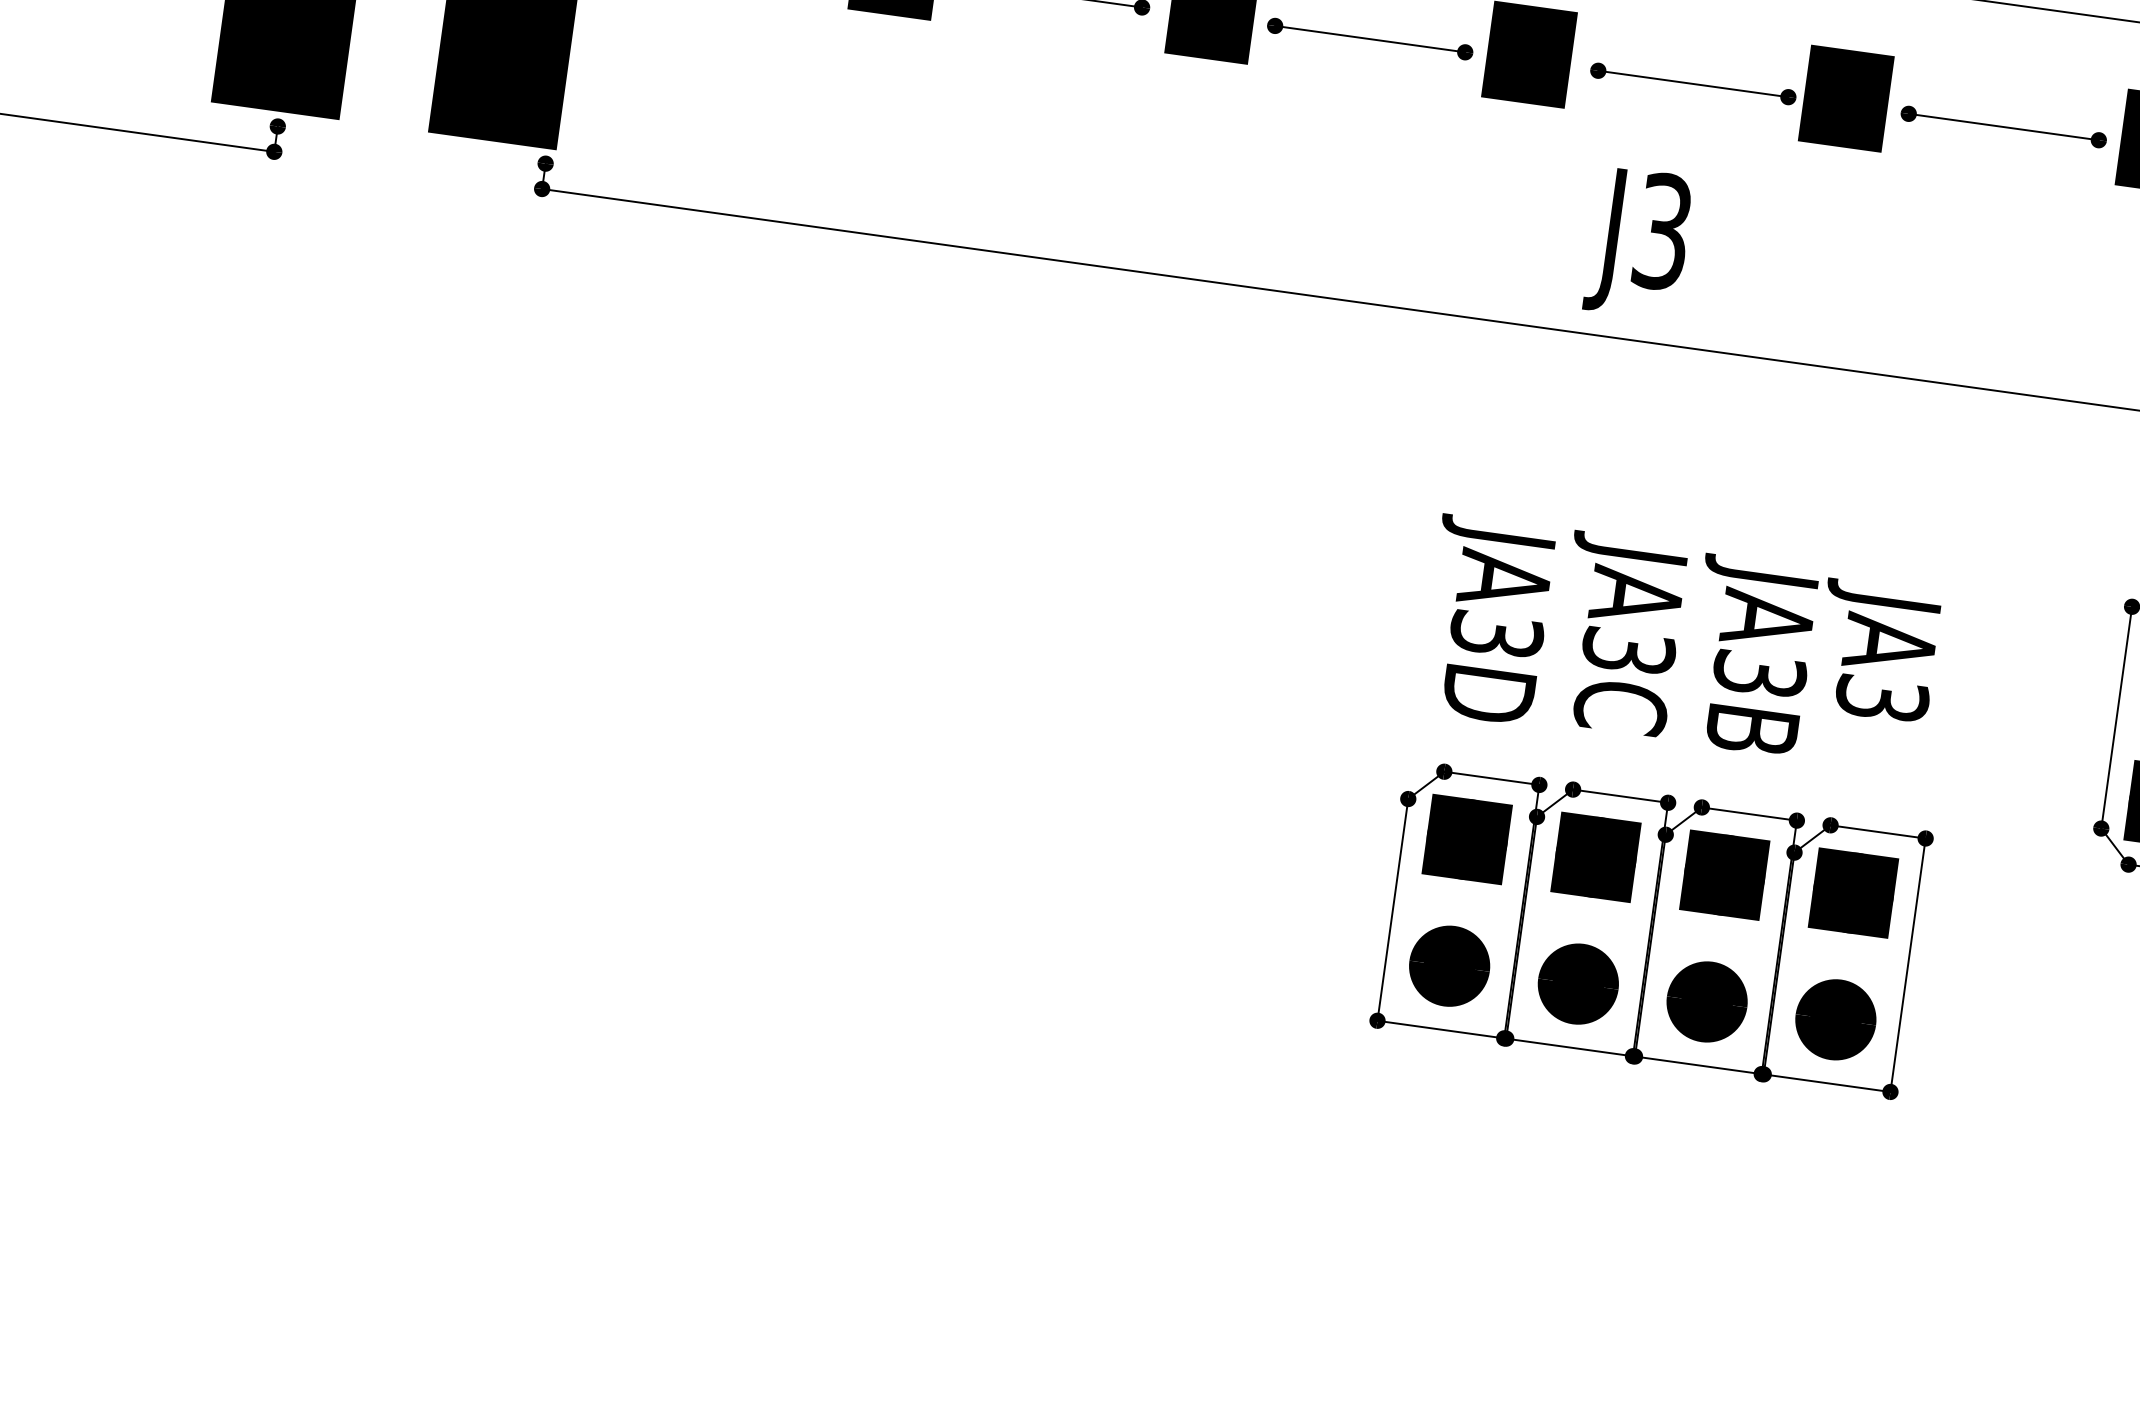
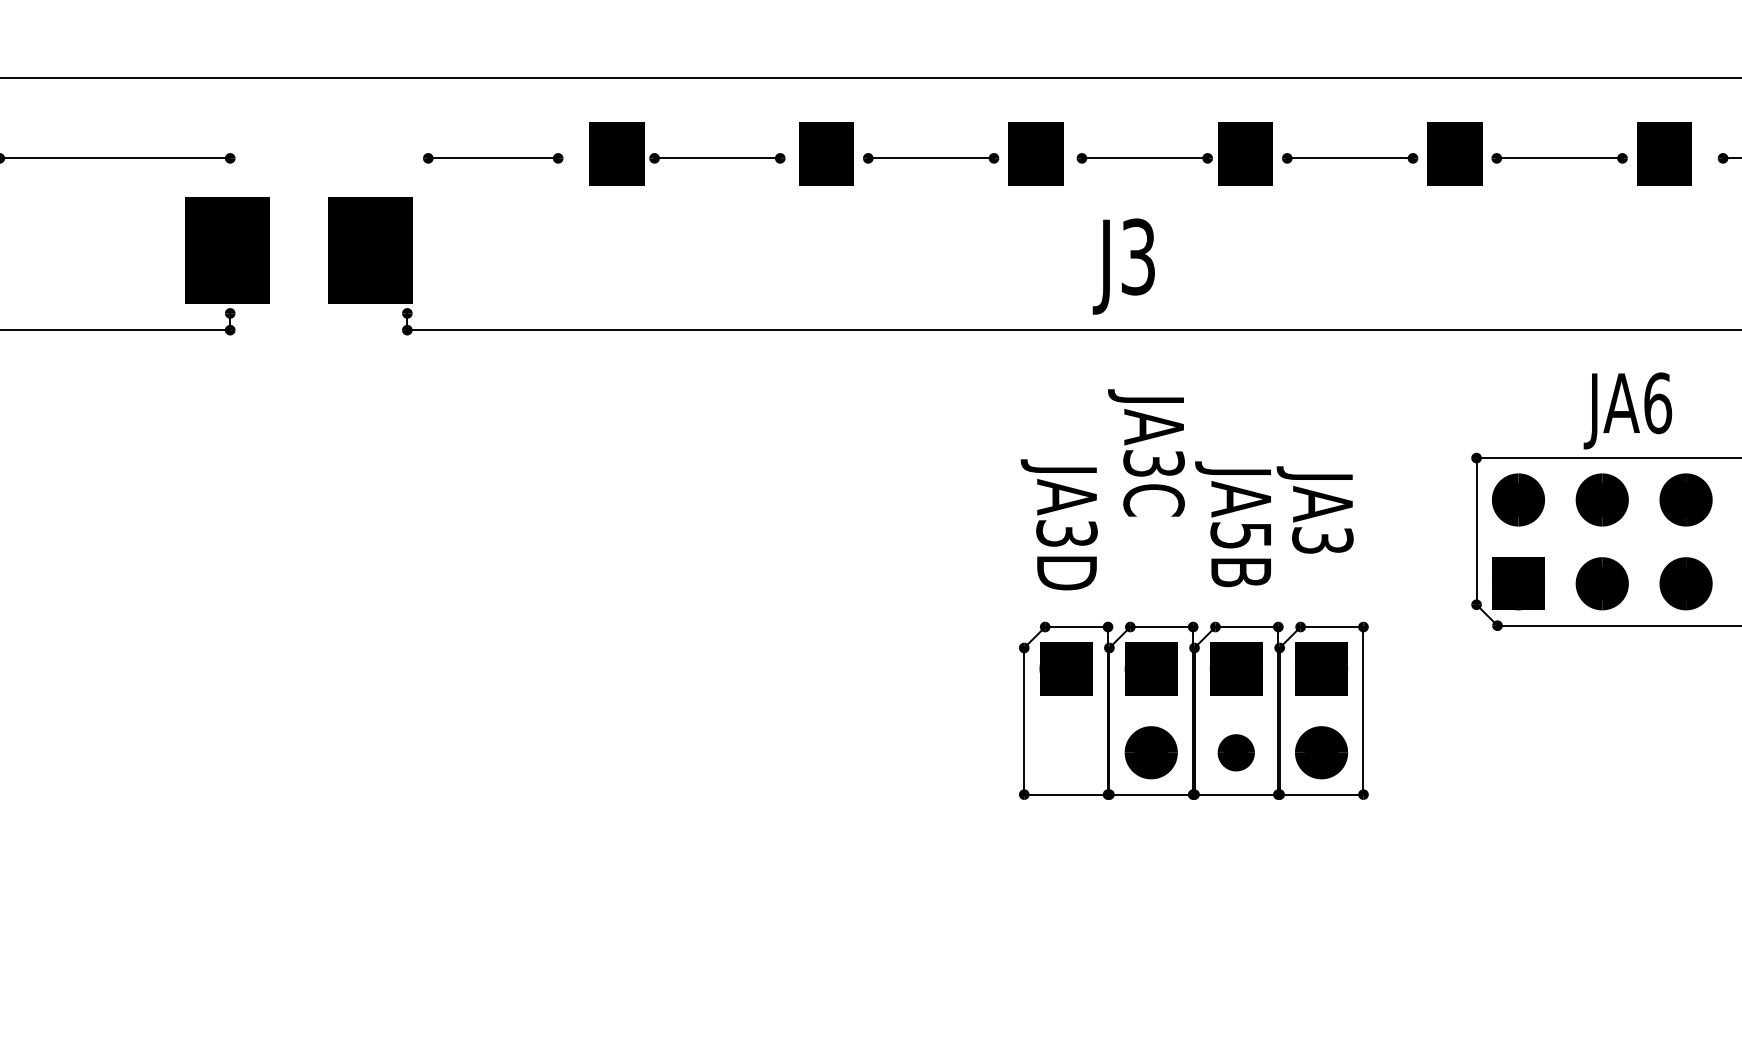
text: (1619, 633) -> (1146, 452), moved
text: (1760, 674) -> (1241, 535), JA3B -> JA5B
part: (1448, 965) -> (1065, 752), removed
part: (1705, 1001) -> (1235, 752), size x0.7

